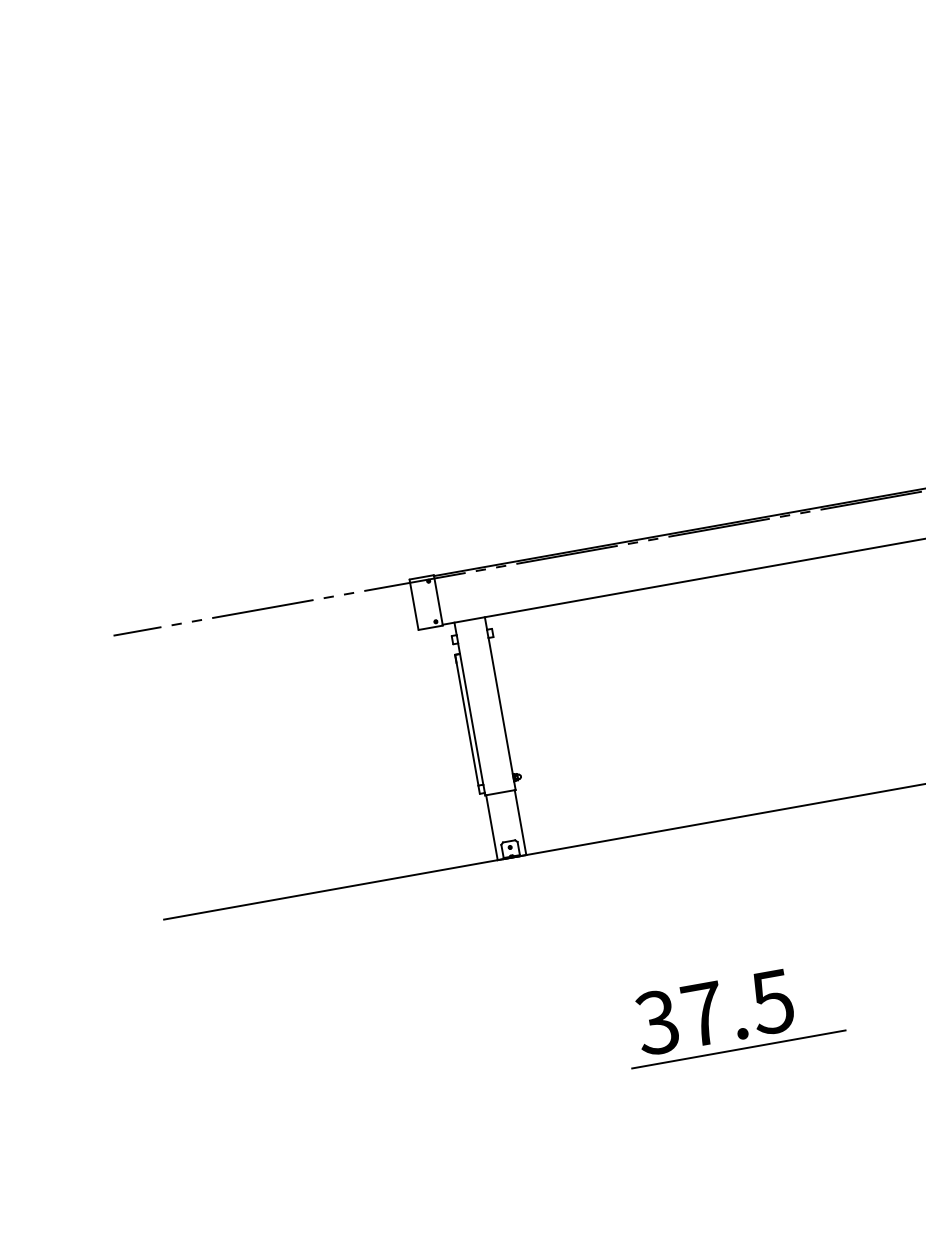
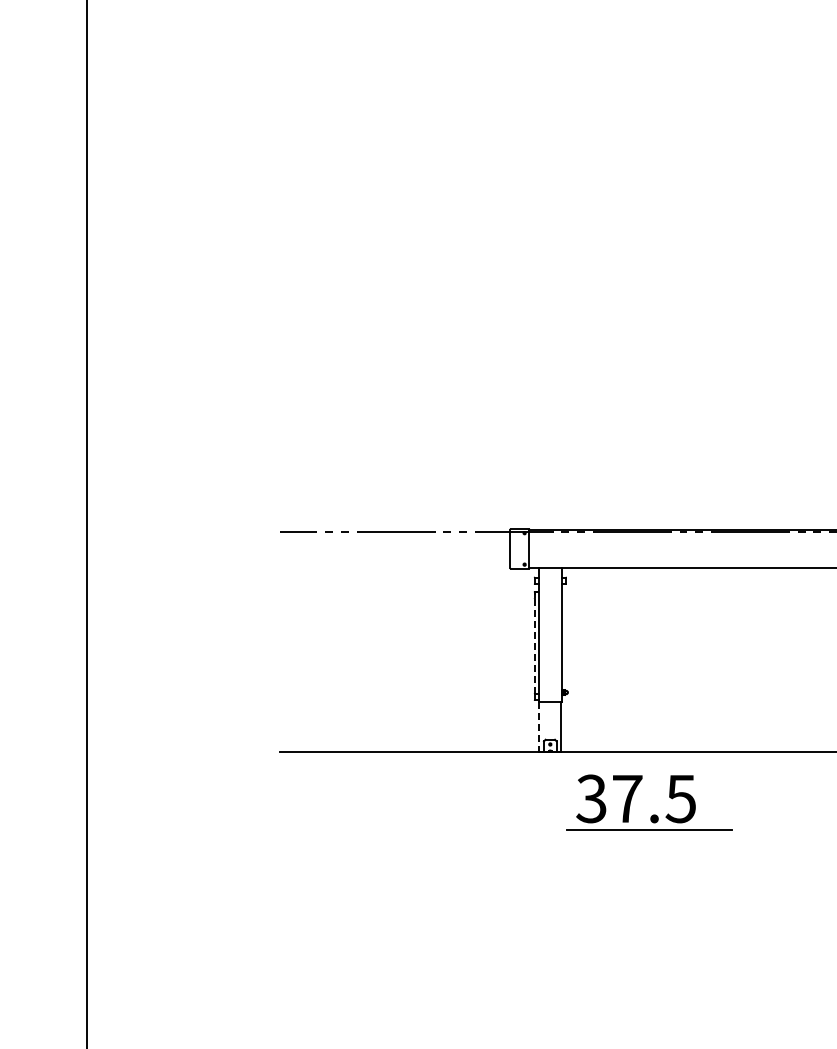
line: (466, 721) -> (534, 643), solid -> dashed
line: (492, 828) -> (539, 727), solid -> dashed
part: (740, 1028) -> (653, 814), moved

